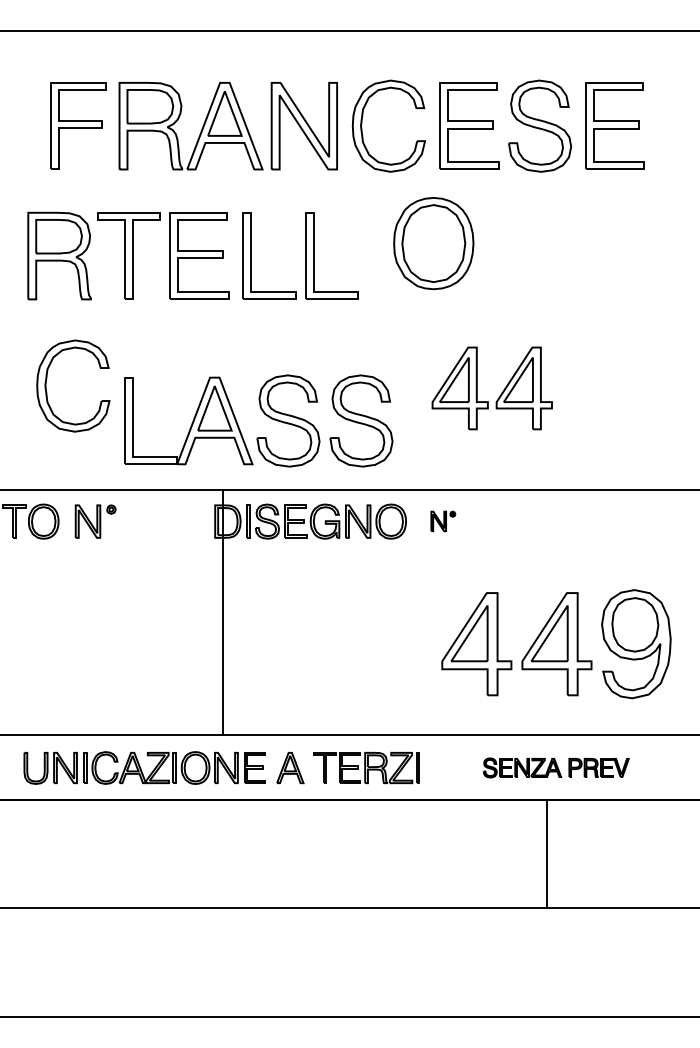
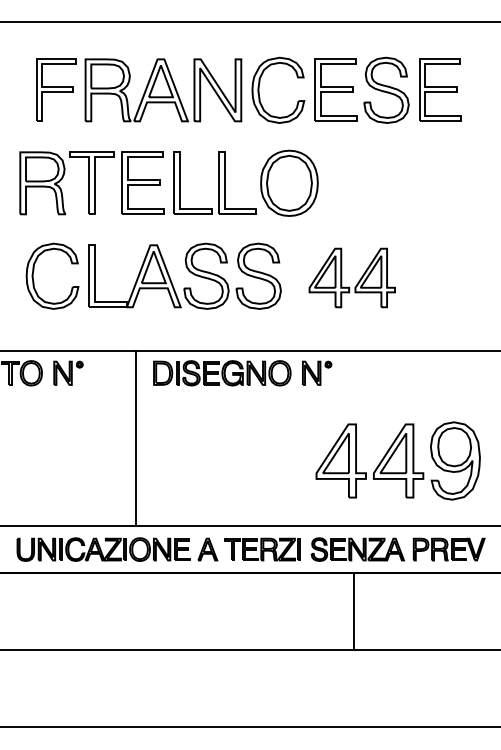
part: (433, 242) -> (289, 182), moved
part: (257, 419) -> (184, 275), moved
part: (443, 520) -> (317, 372), size x1.67
line: (222, 612) -> (135, 438), moved
part: (555, 767) -> (397, 549), size x1.67
line: (547, 854) -> (354, 611), moved

